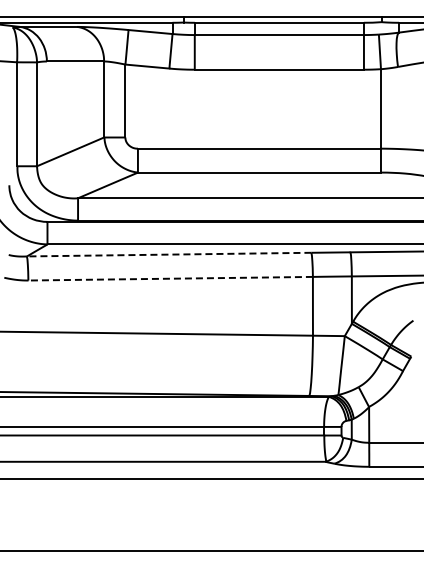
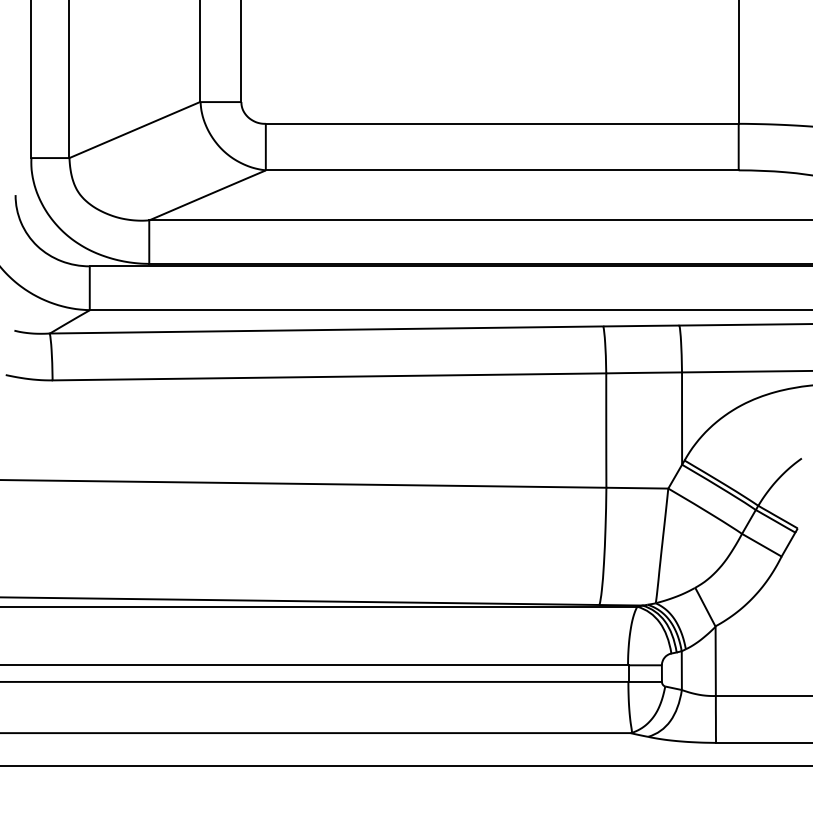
line: (168, 254) -> (325, 329), dashed -> solid
line: (170, 278) -> (329, 376), dashed -> solid

